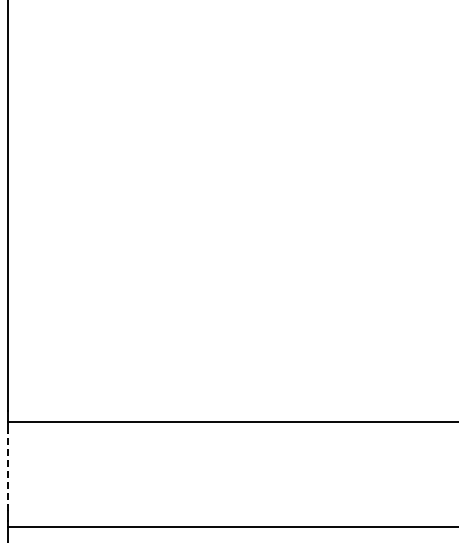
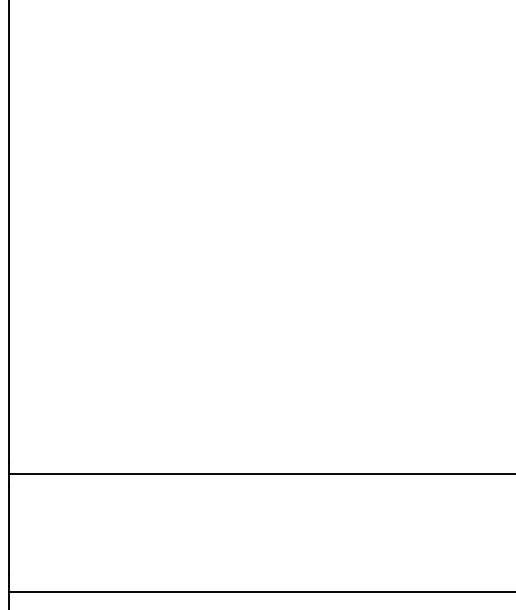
line: (7, 471) -> (8, 529), dashed -> solid

